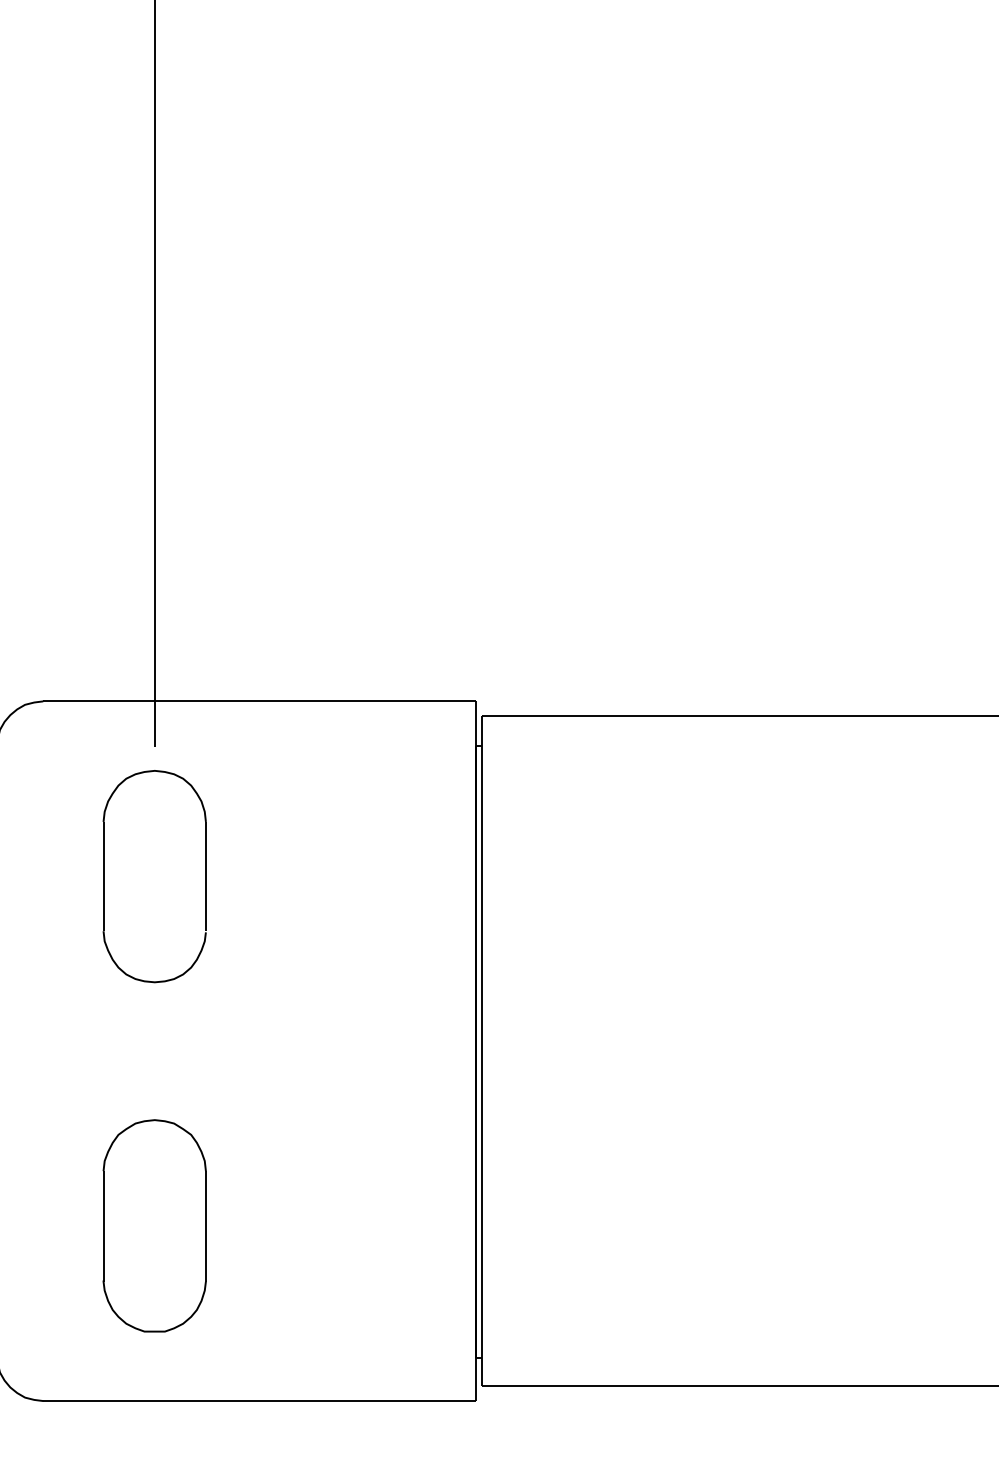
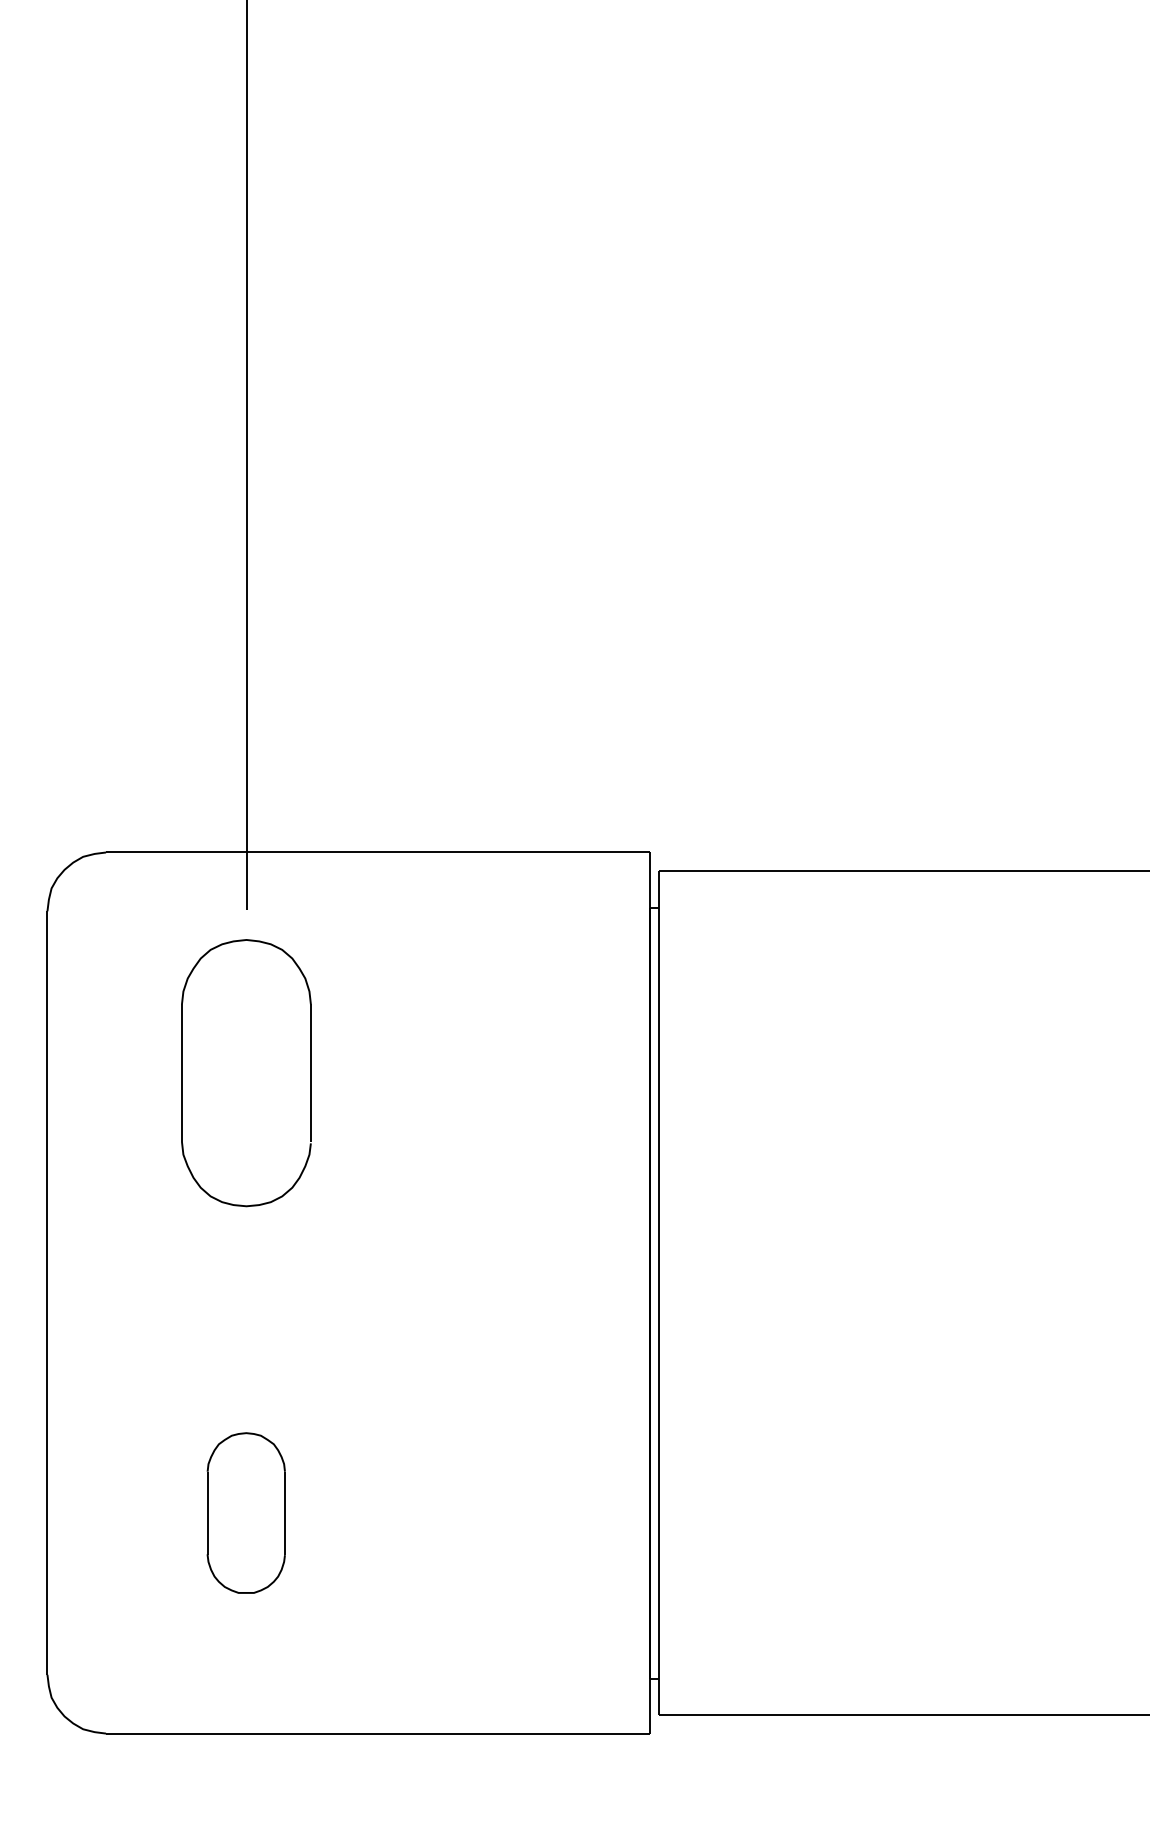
part: (154, 1225) -> (246, 1512), size x0.6

